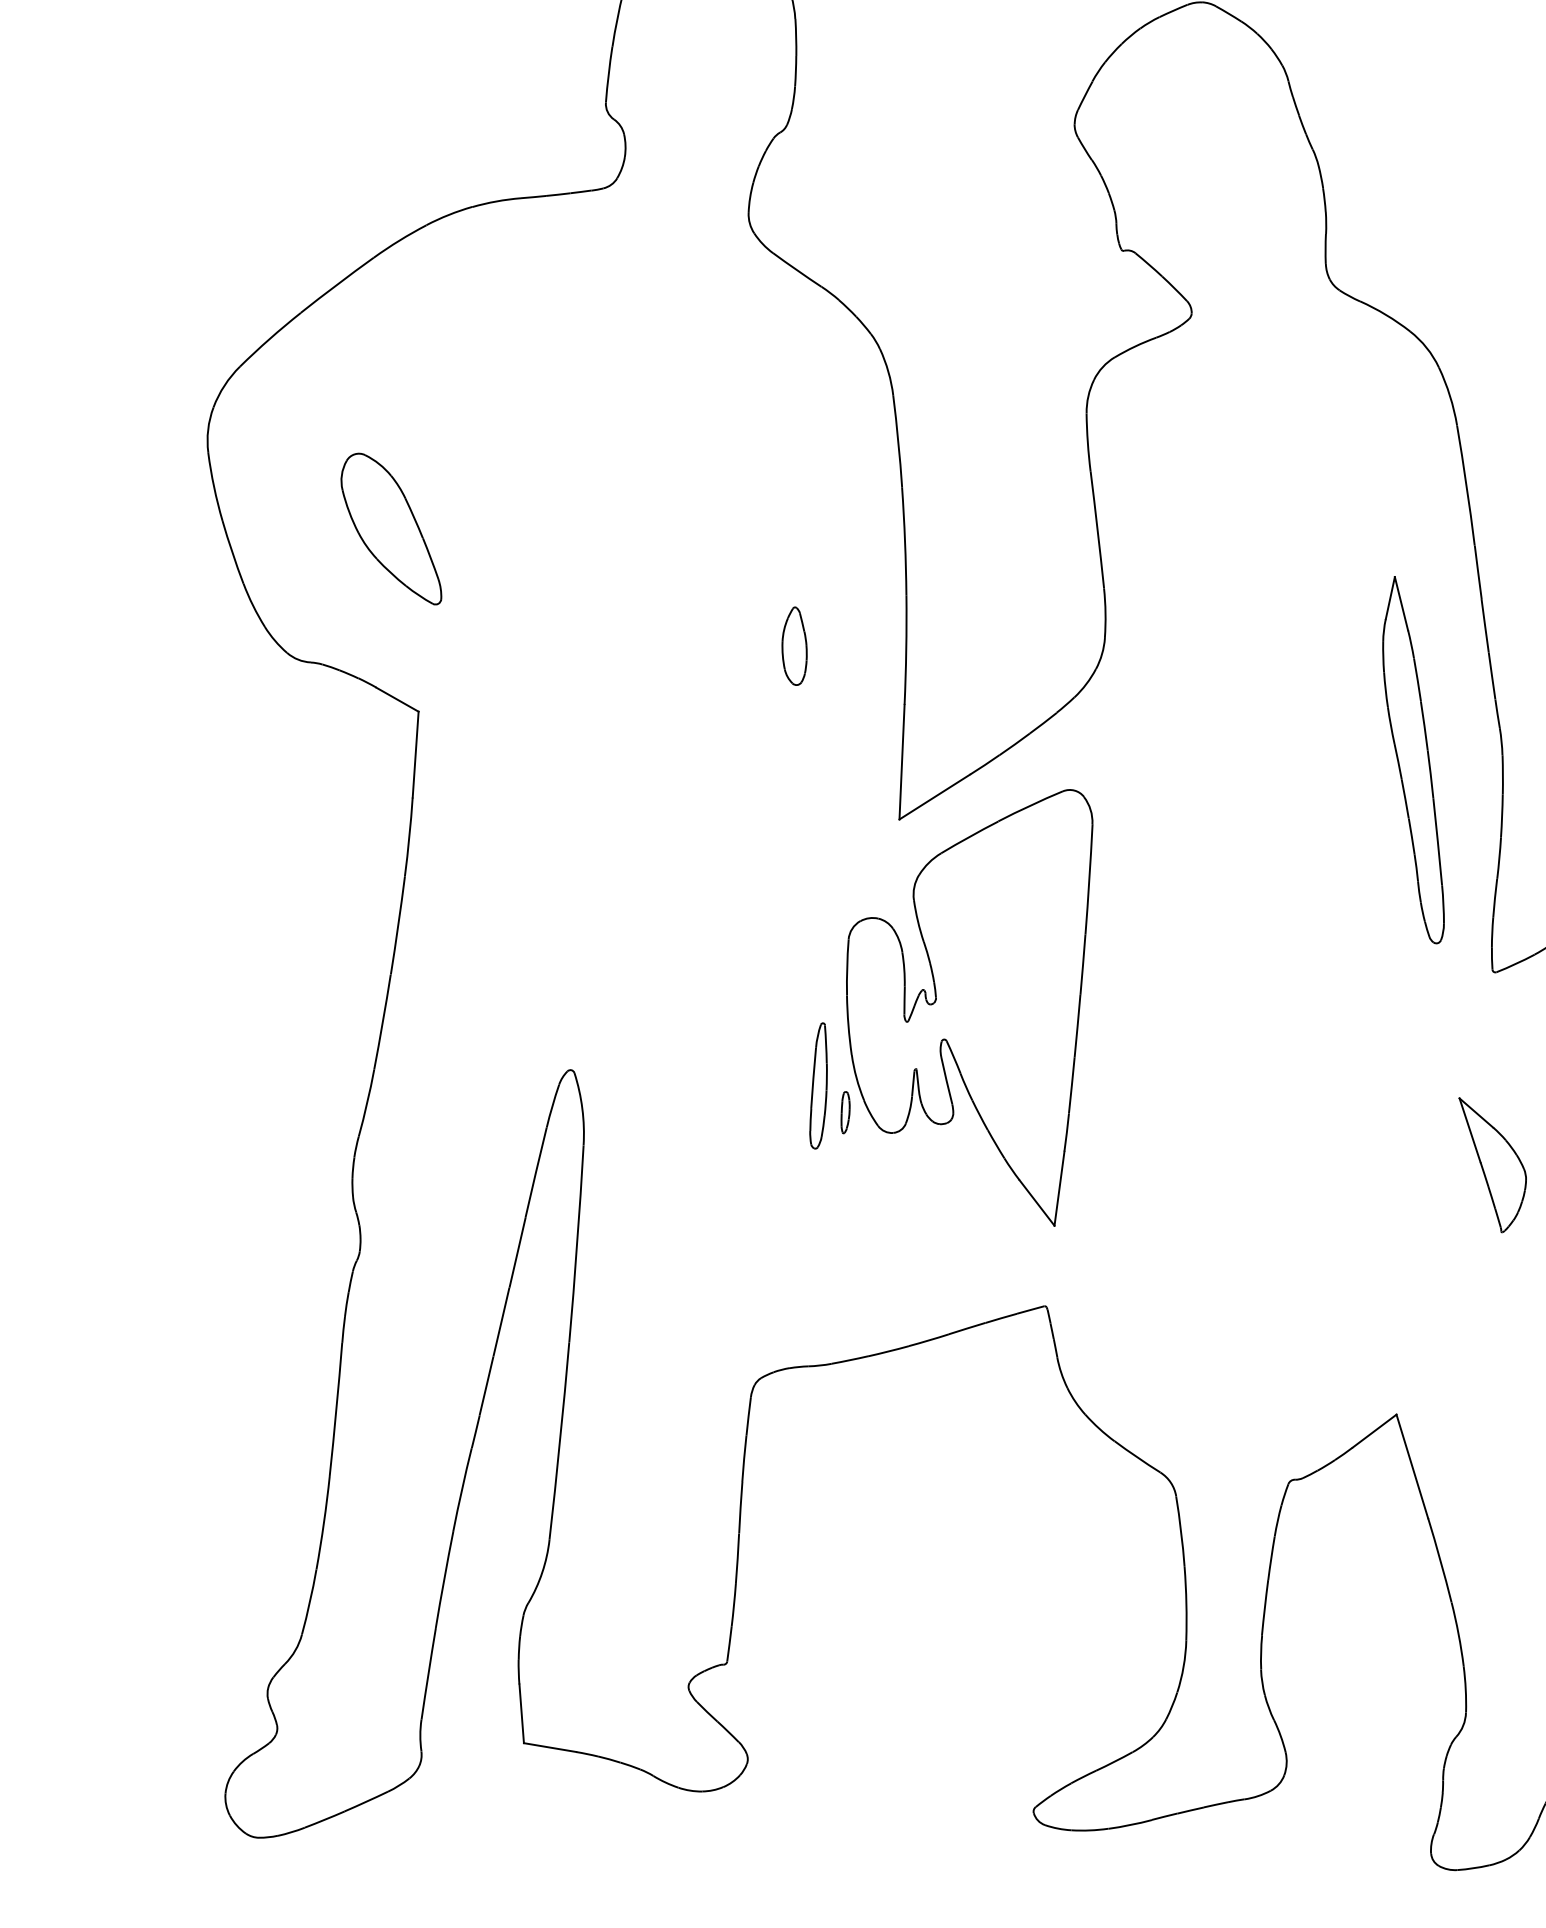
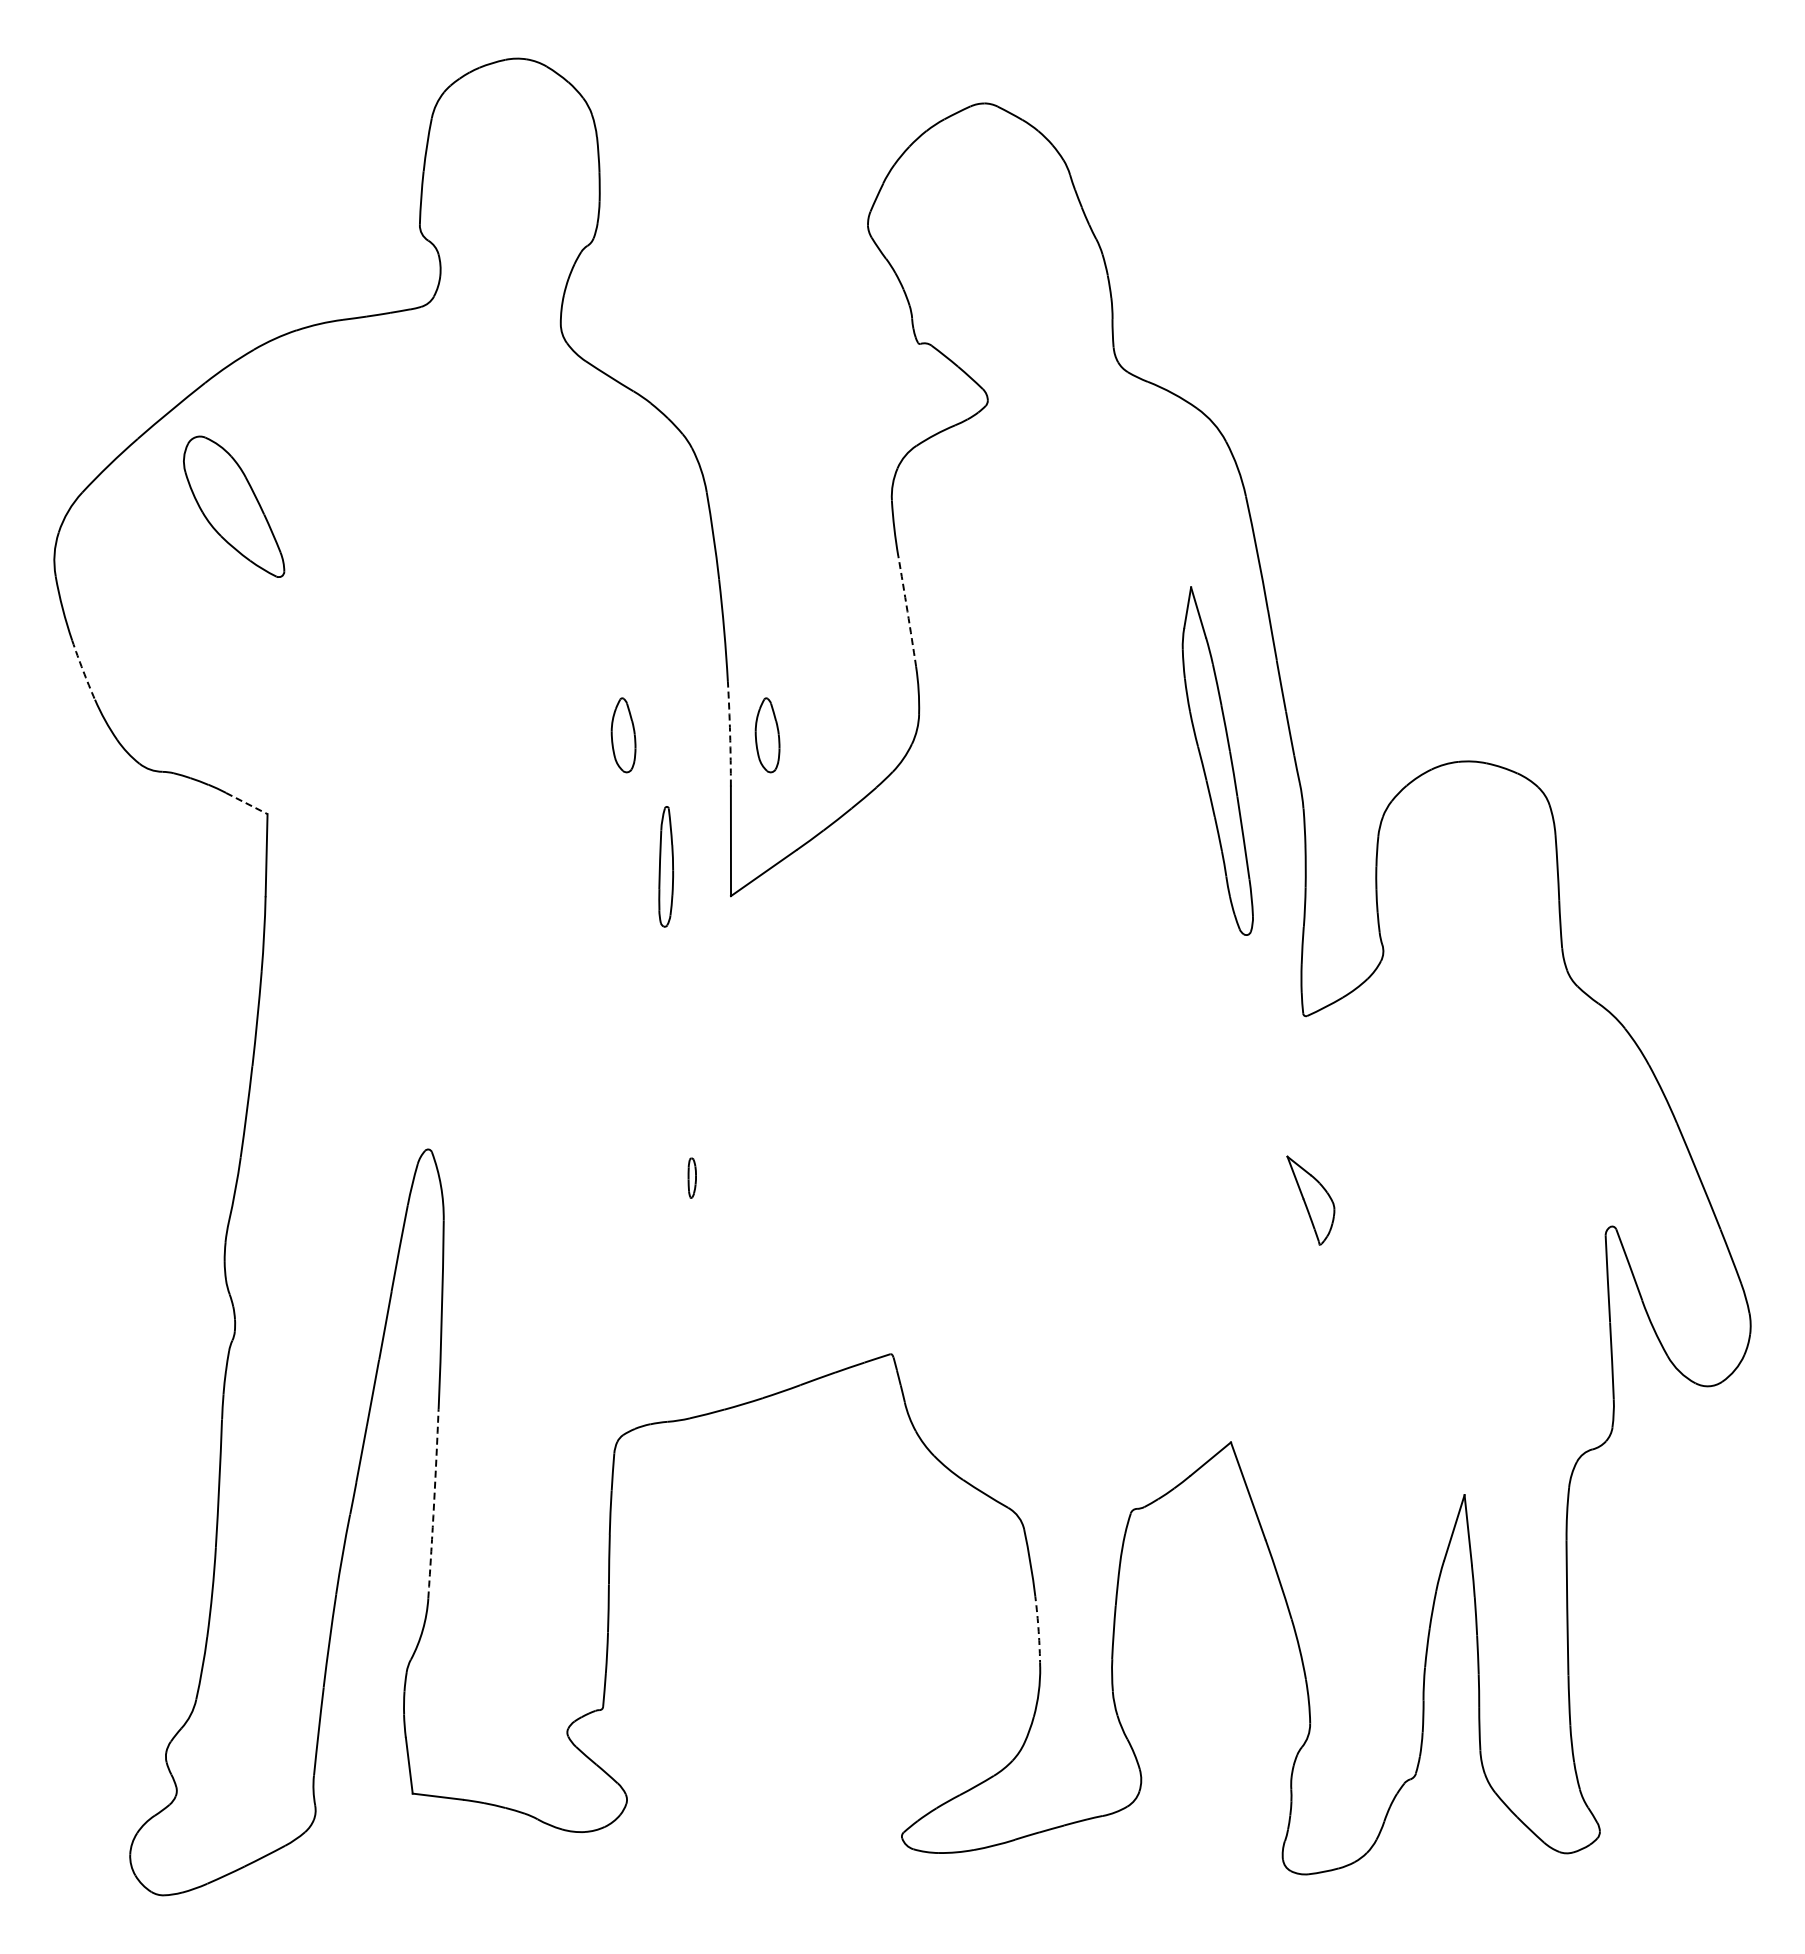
part: (392, 528) -> (234, 506), moved
arc: (1097, 530) -> (907, 611), solid -> dashed
arc: (232, 552) -> (83, 670), solid -> dashed
arc: (906, 650) -> (730, 734), solid -> dashed
part: (945, 653) -> (767, 735), added
line: (398, 699) -> (247, 803), solid -> dashed
part: (1414, 759) -> (1217, 760), moved
part: (965, 1003) -> (801, 1068), removed
part: (818, 1085) -> (665, 866), moved
part: (1491, 1165) -> (1310, 1200), size x0.7
arc: (560, 1440) -> (434, 1503), solid -> dashed
arc: (1186, 1603) -> (1038, 1631), solid -> dashed

